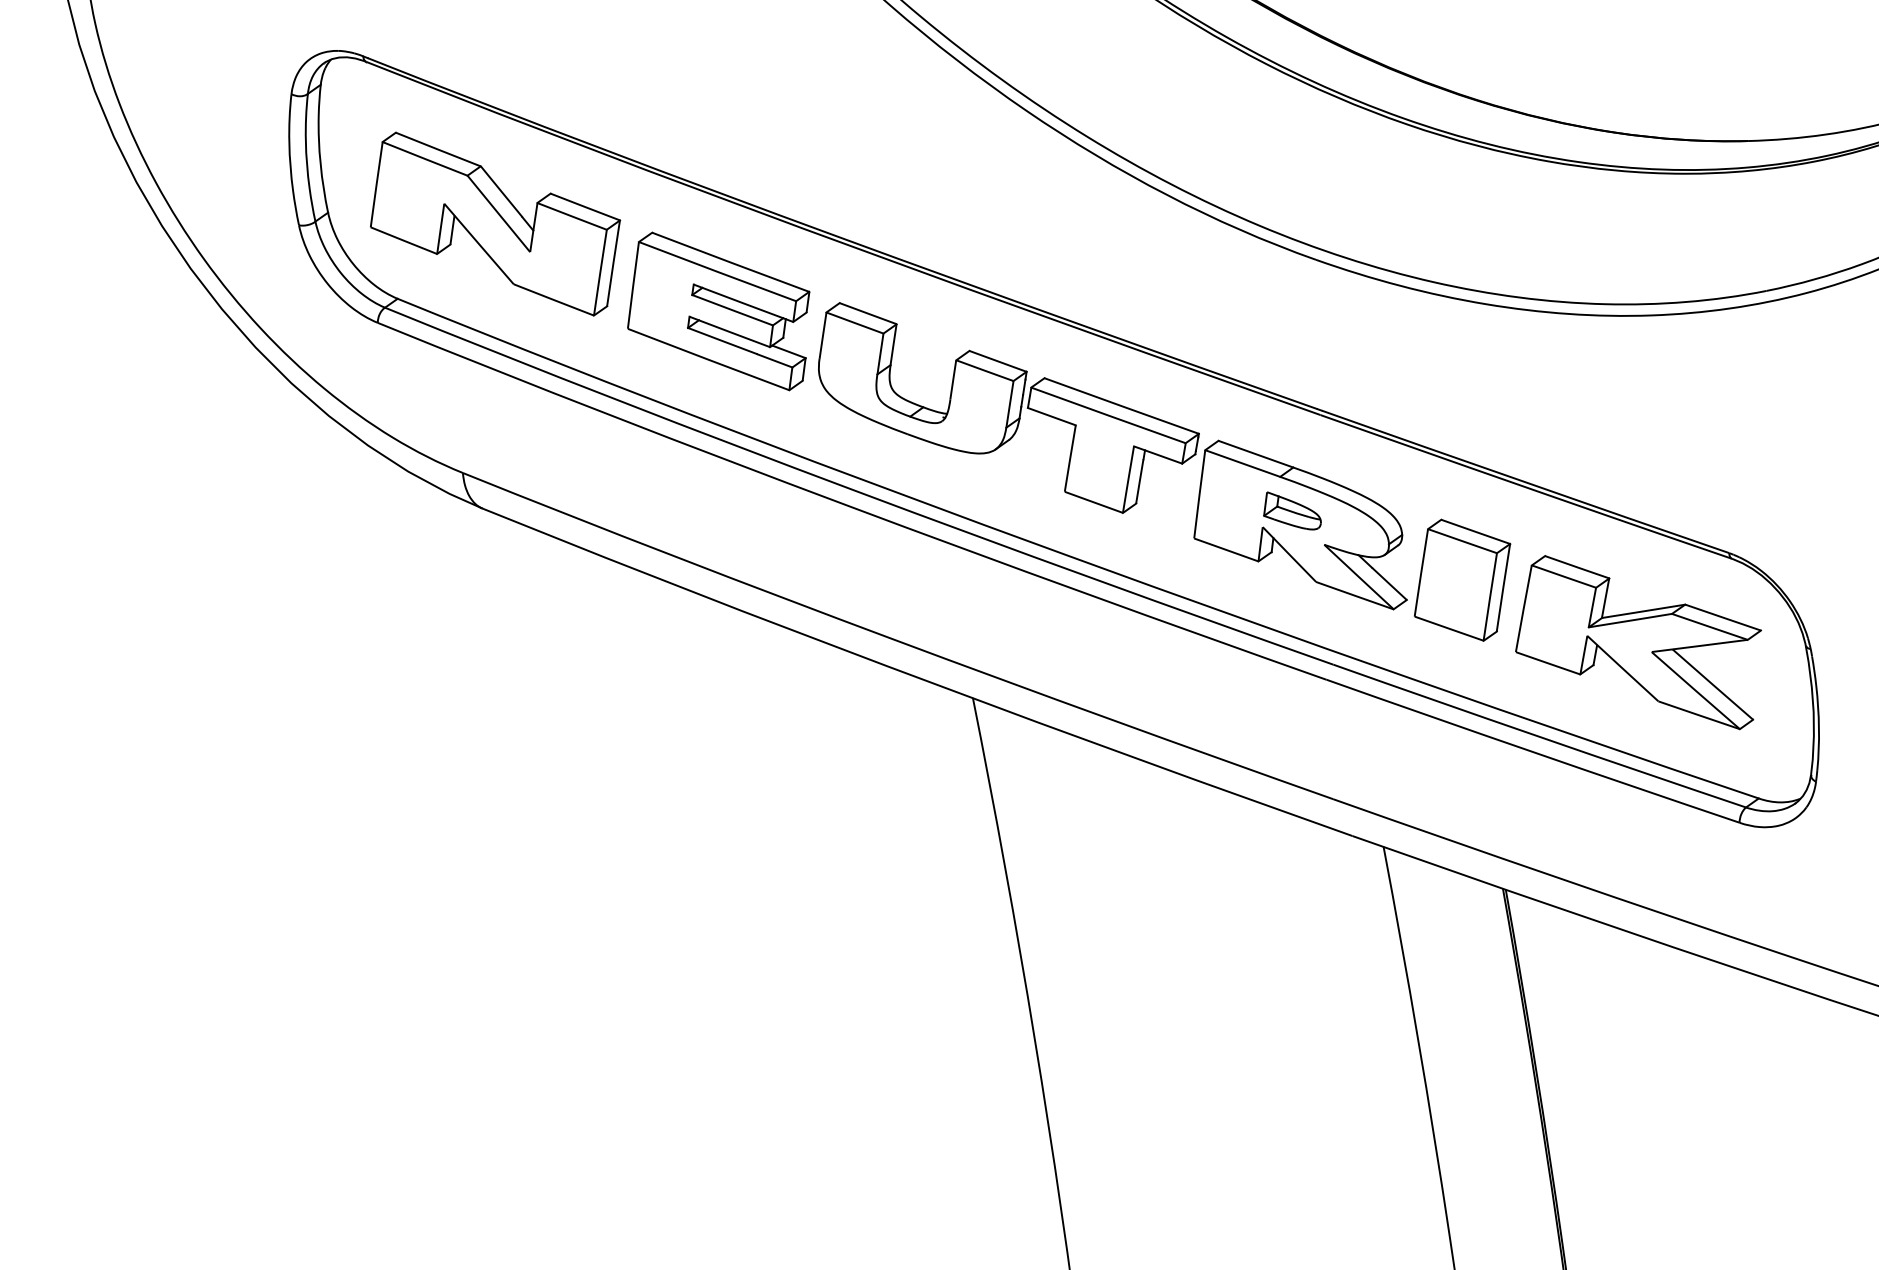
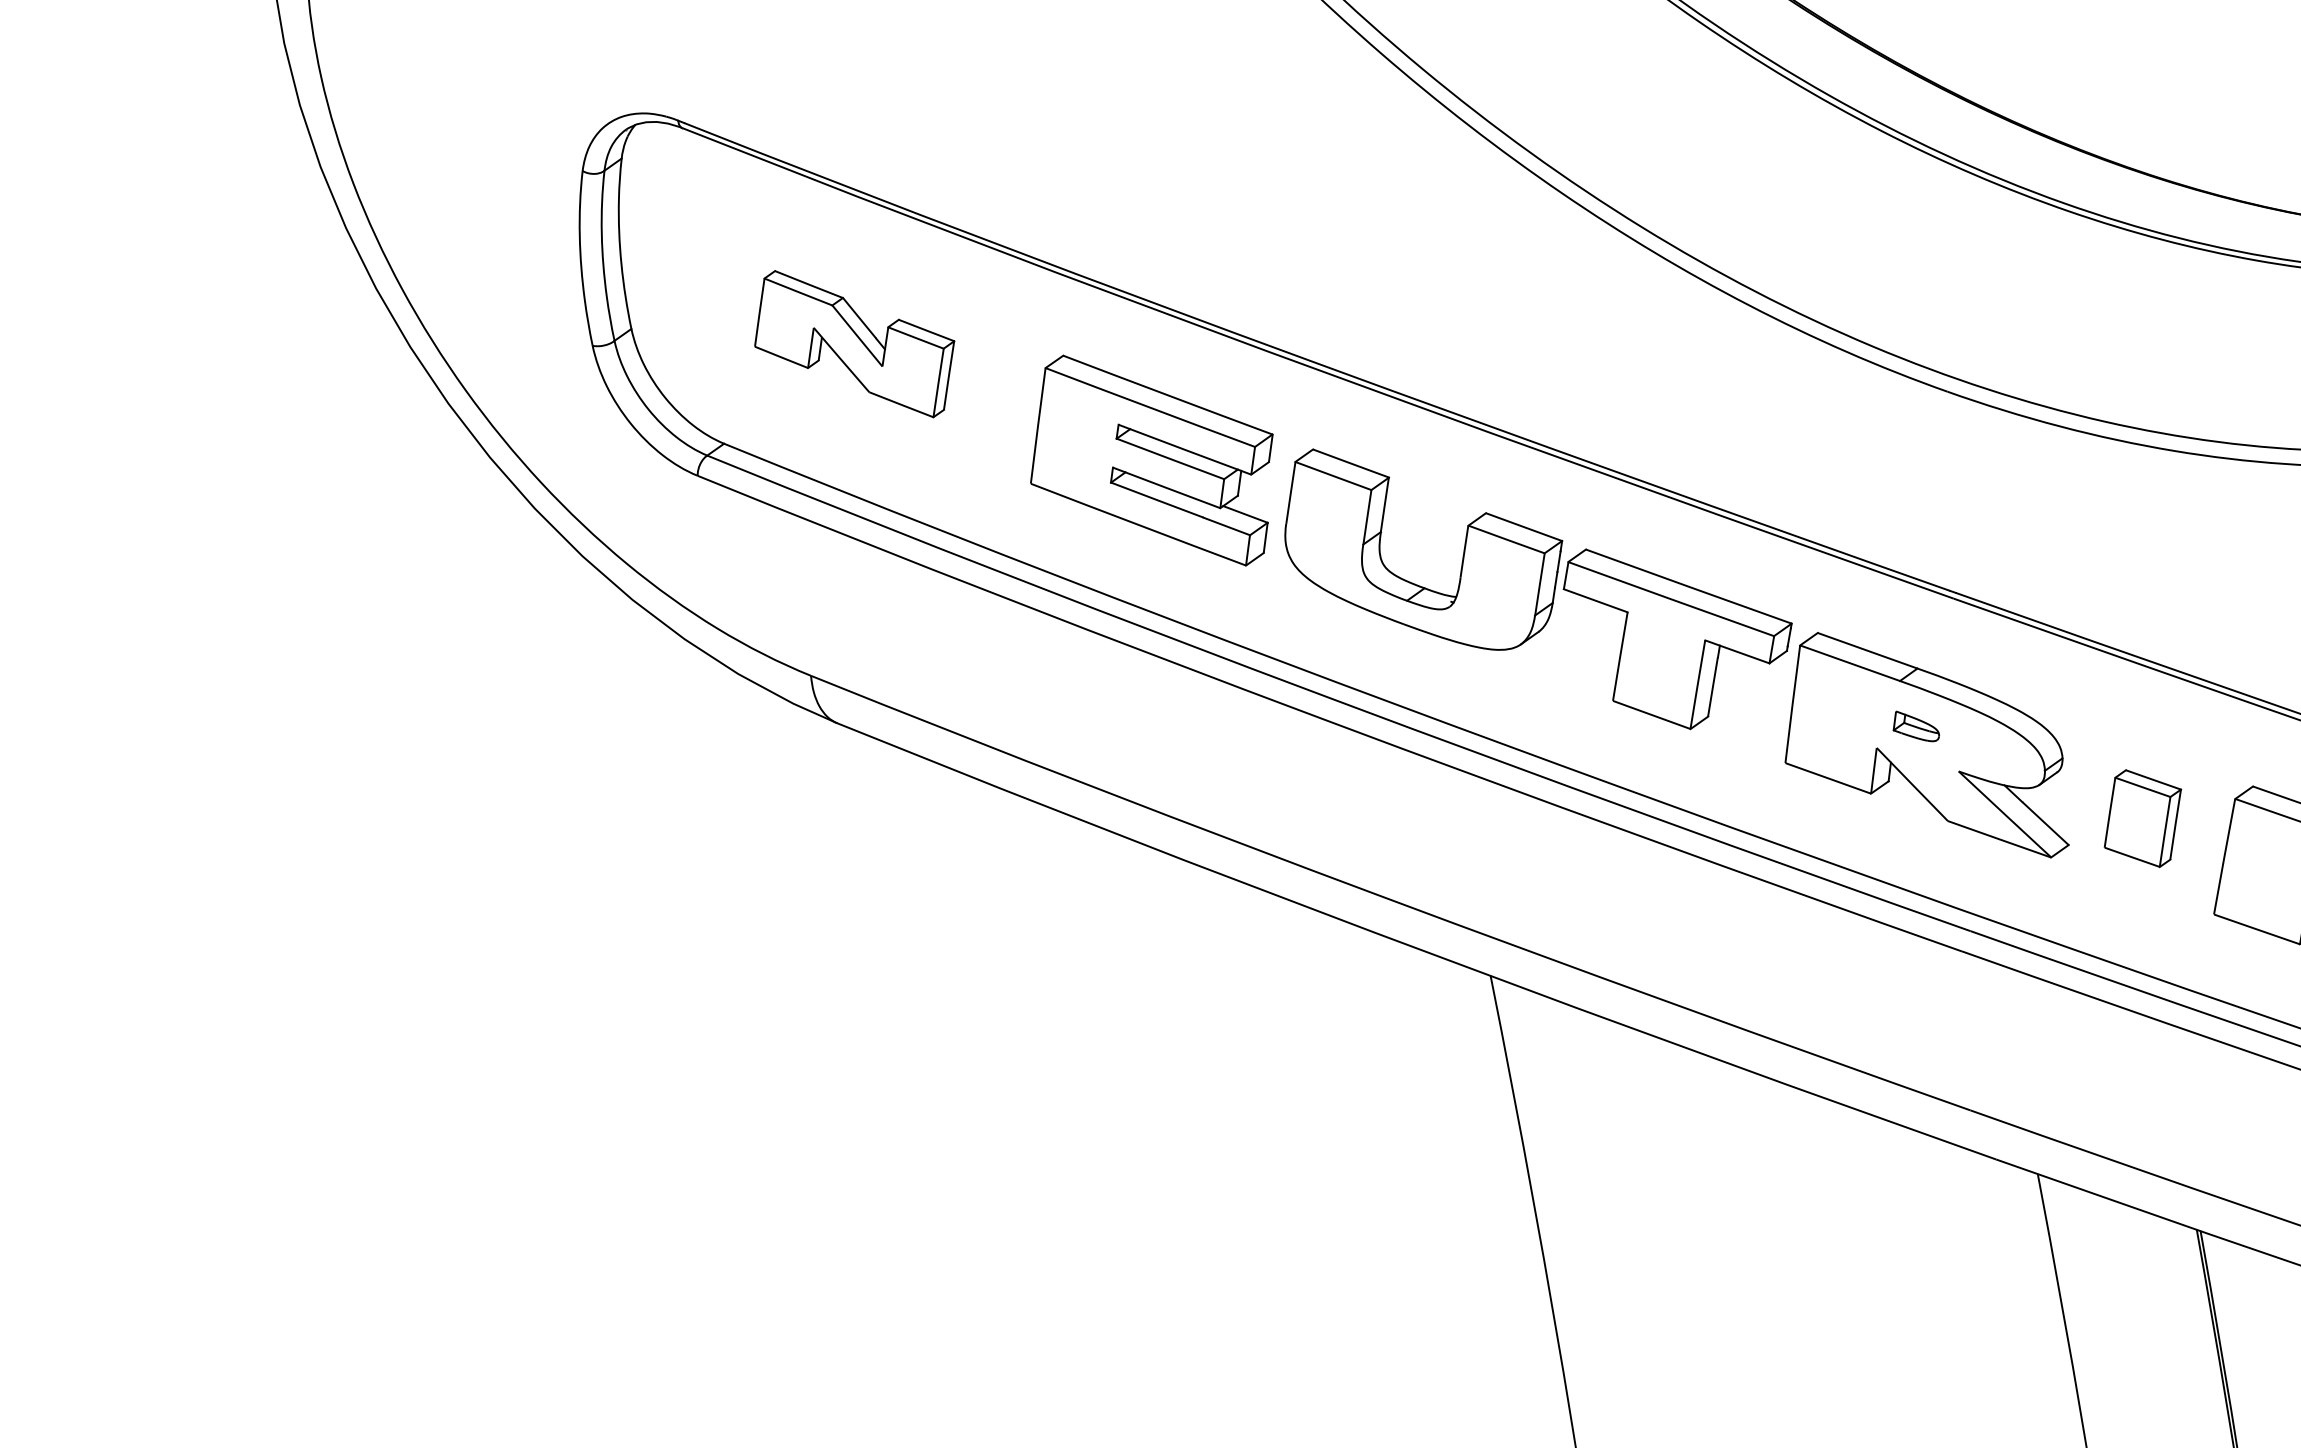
part: (495, 223) -> (854, 343), size x0.6
part: (1292, 510) -> (1916, 725), size x0.6
part: (1462, 579) -> (2142, 817), size x0.6

